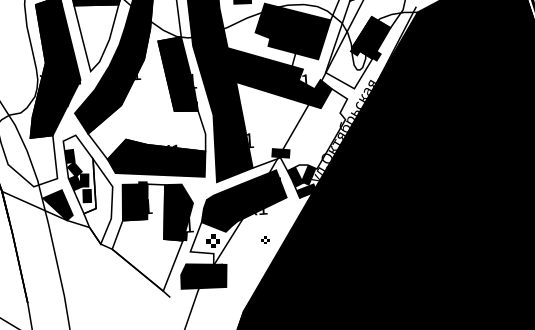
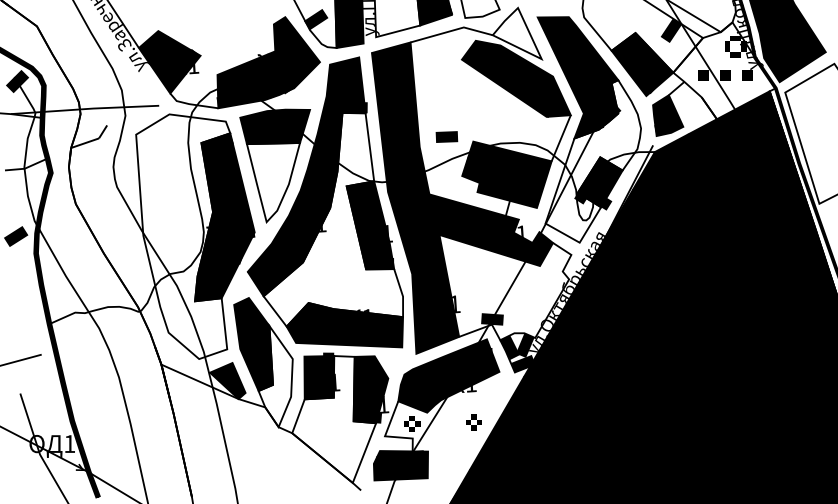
fill: (79, 174) -> (253, 344), added
part: (264, 240) -> (473, 422), size x1.67

